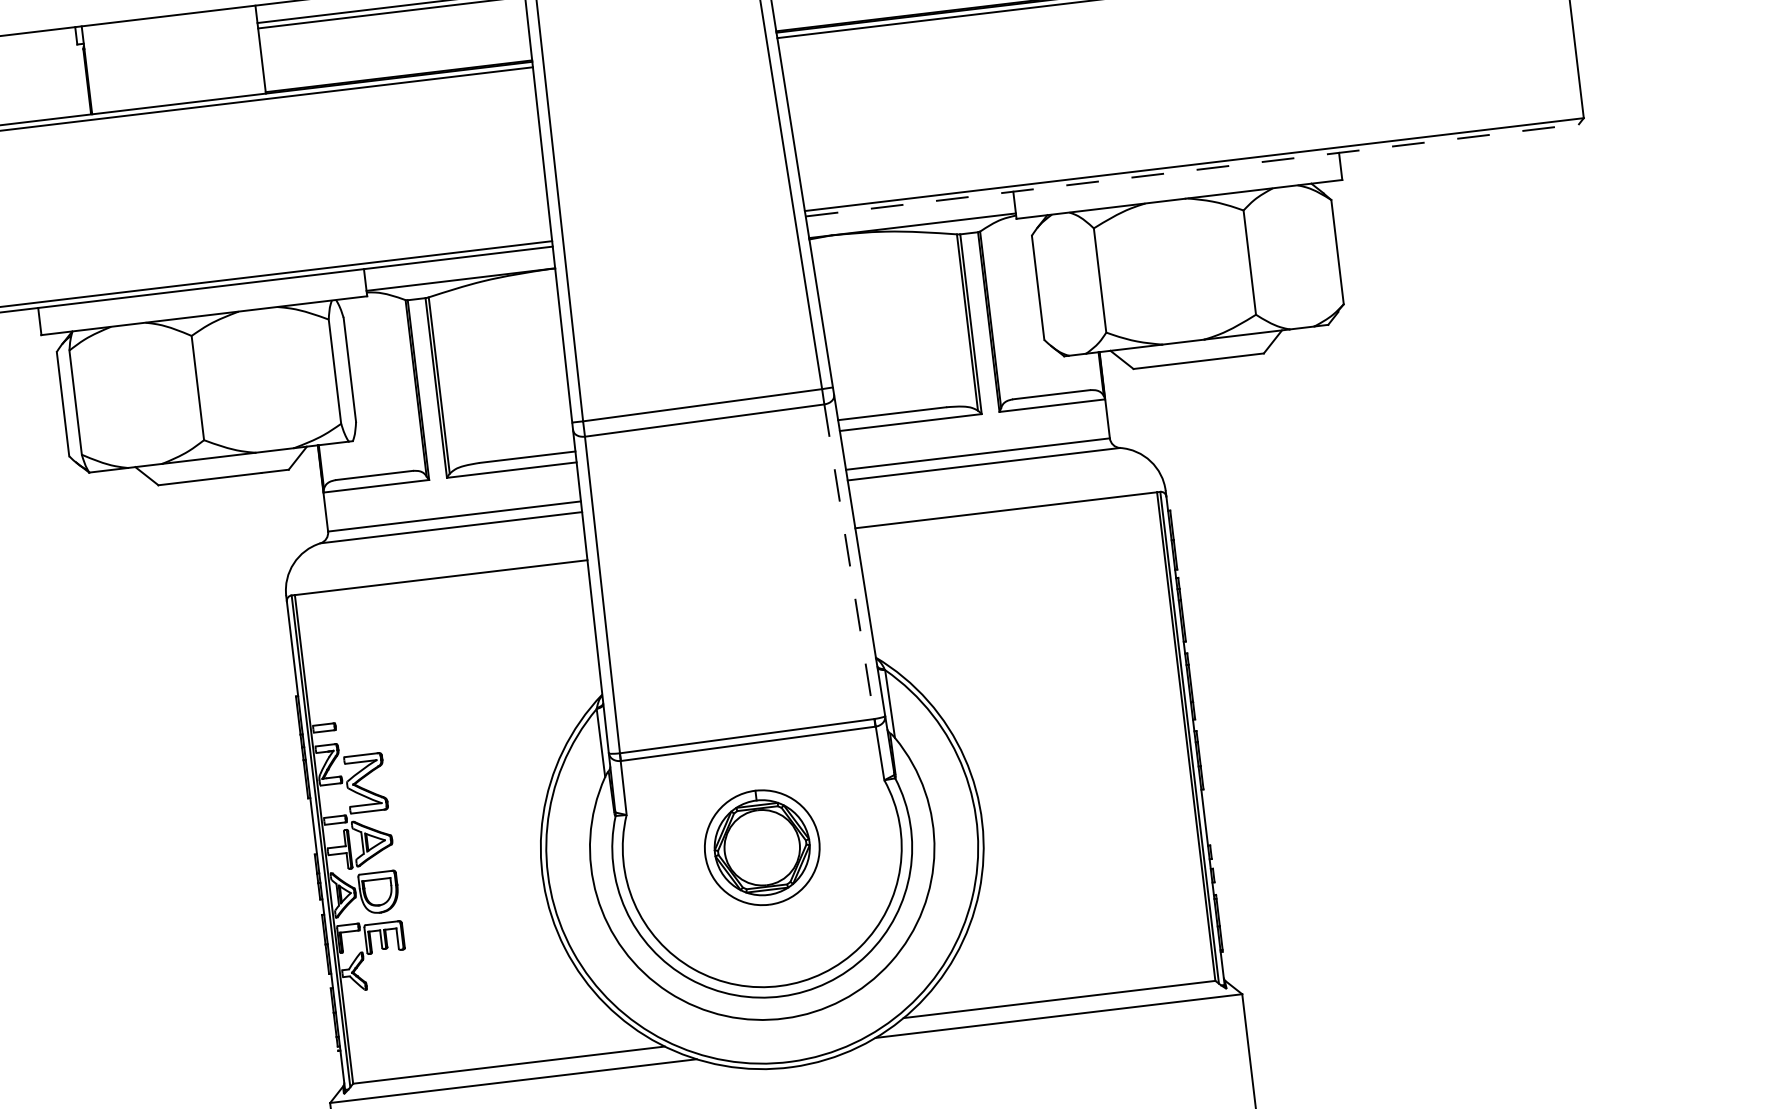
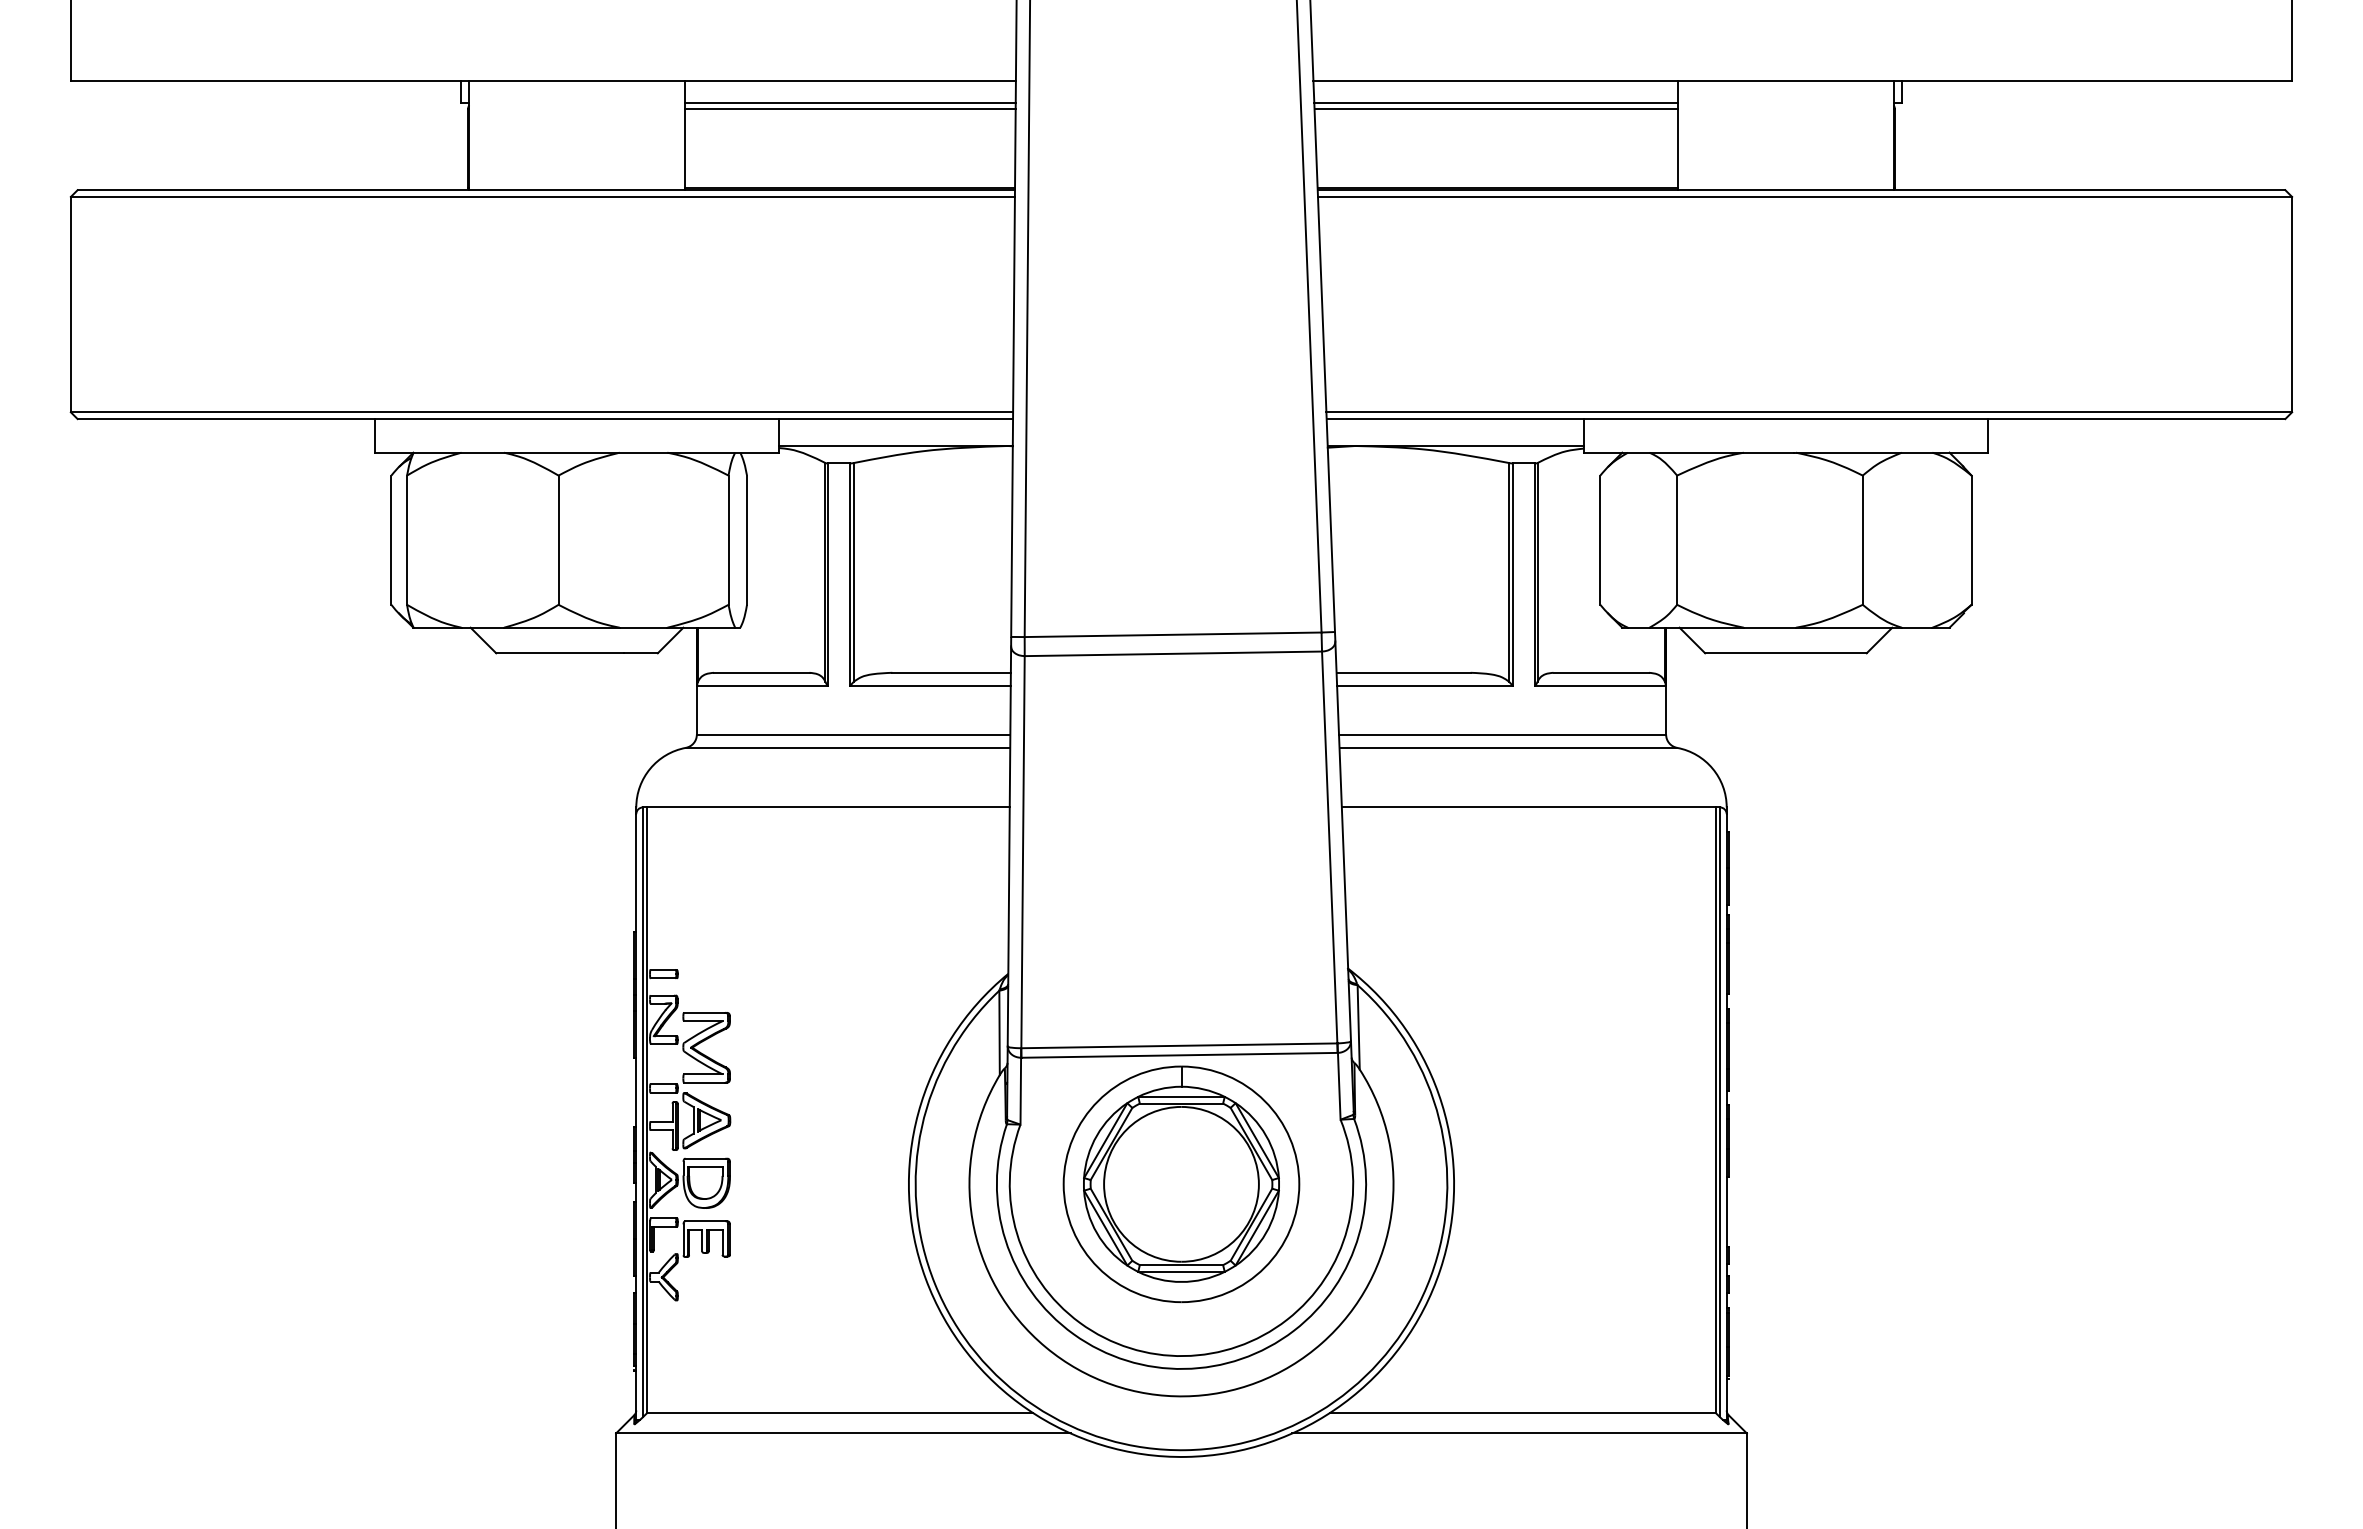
line: (1192, 170) -> (1806, 419), dashed -> solid
line: (849, 561) -> (1329, 847), dashed -> solid
part: (762, 847) -> (1181, 1184), size x1.67

